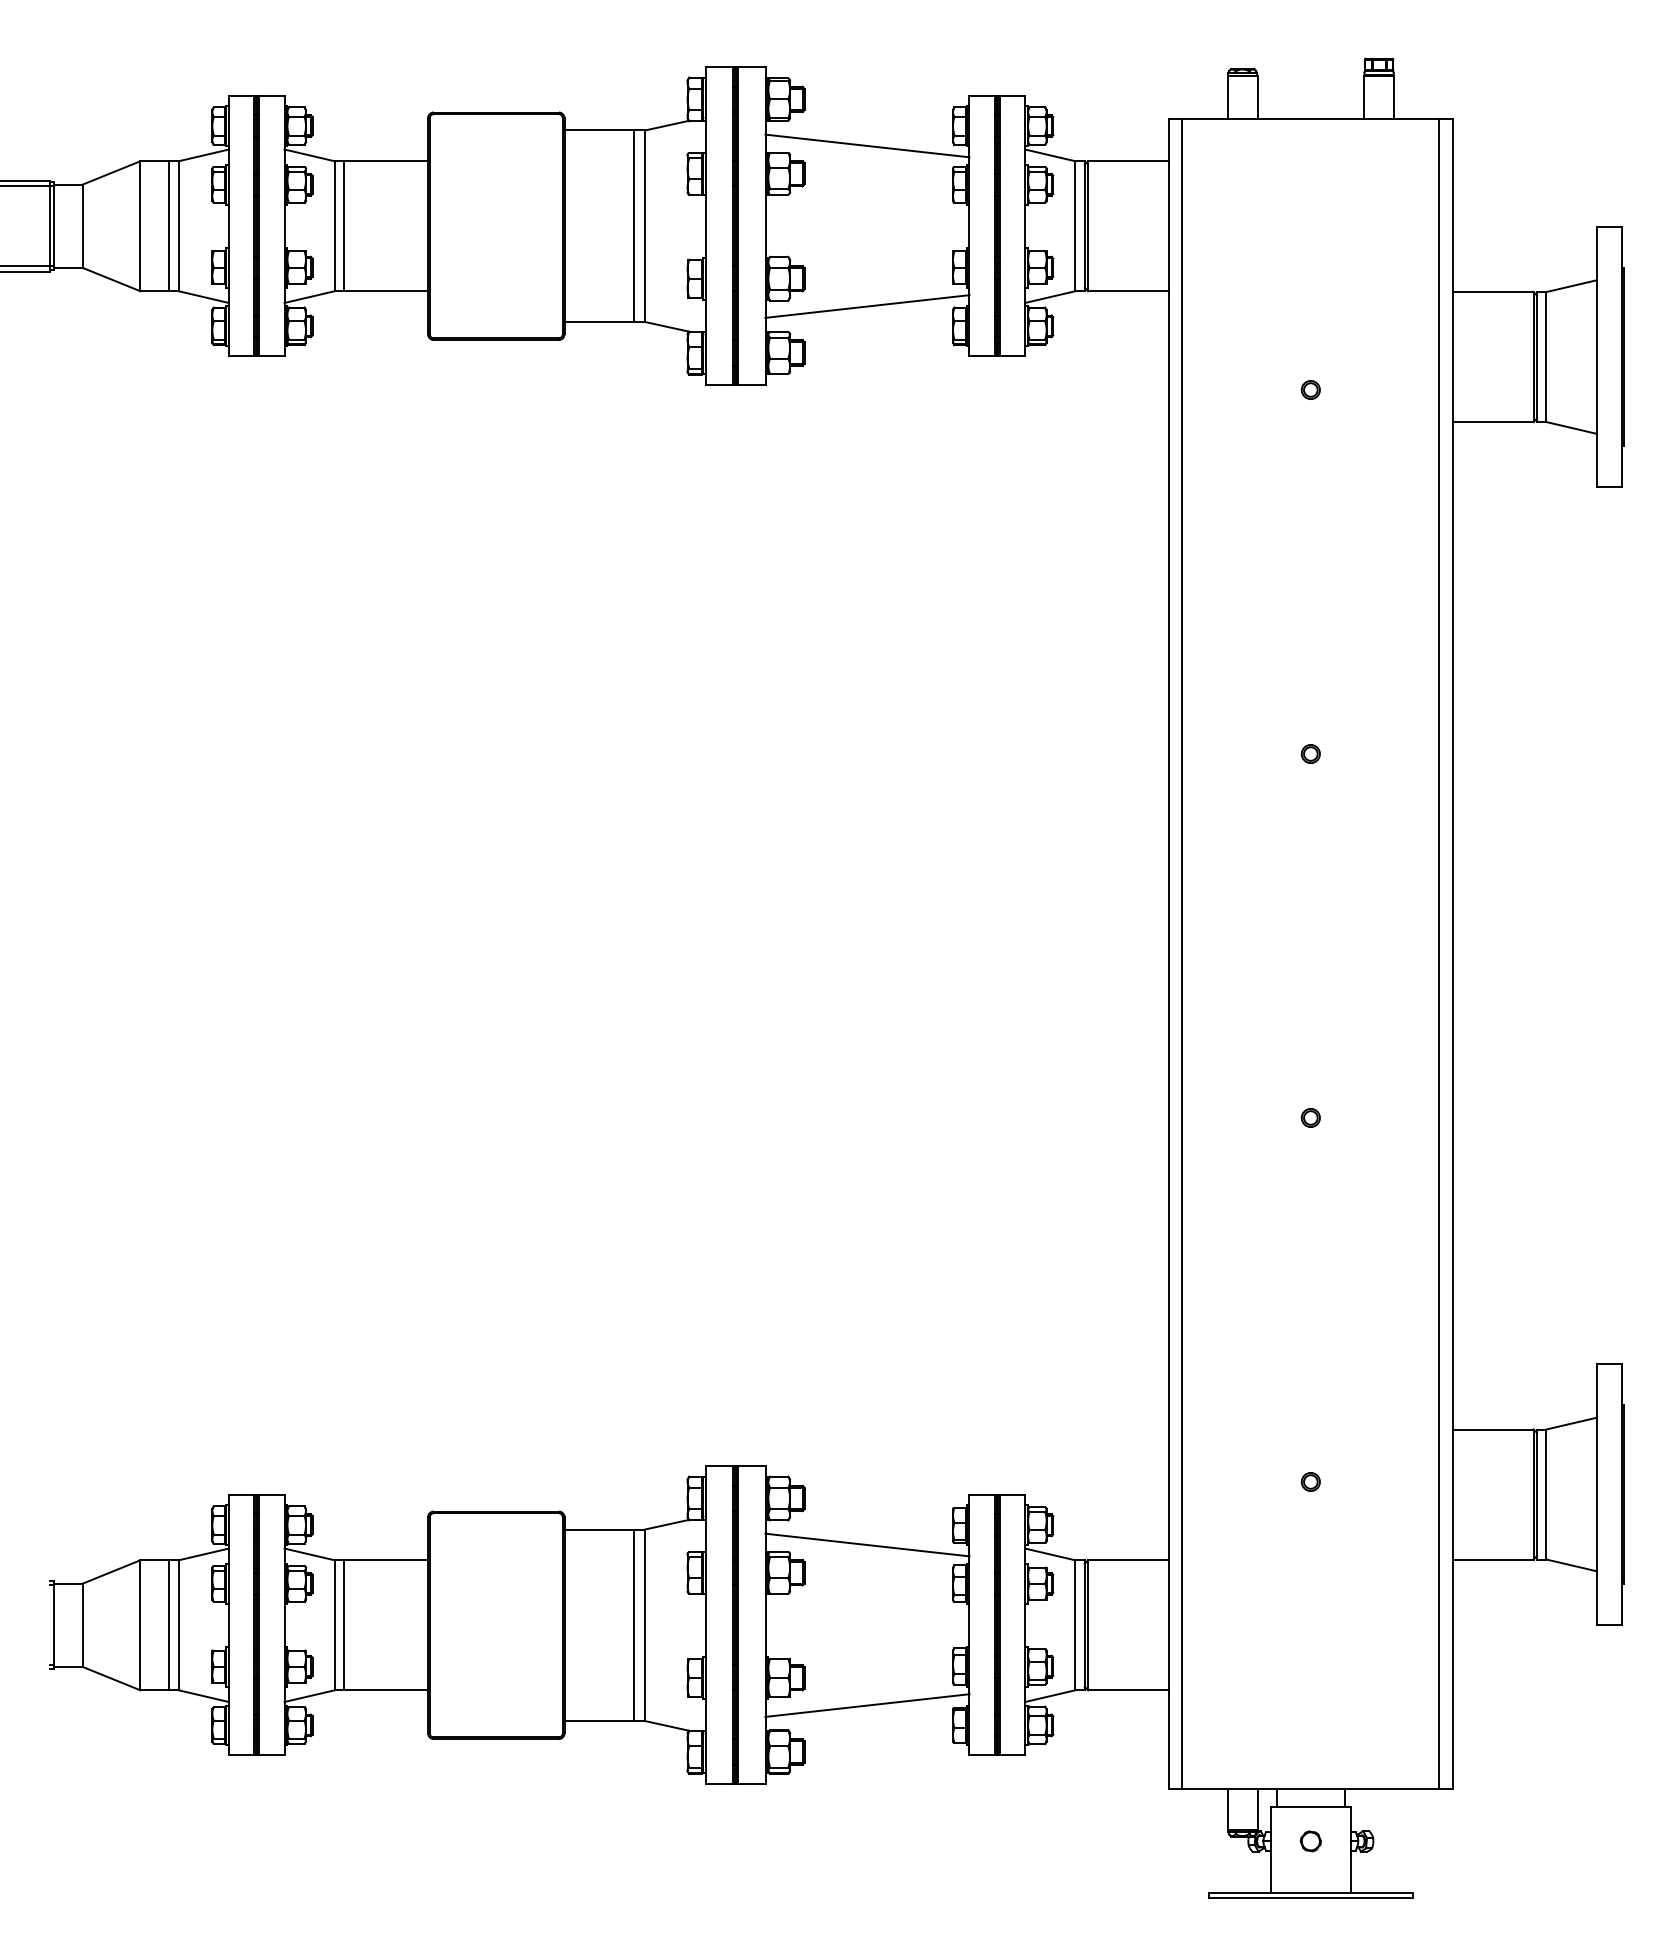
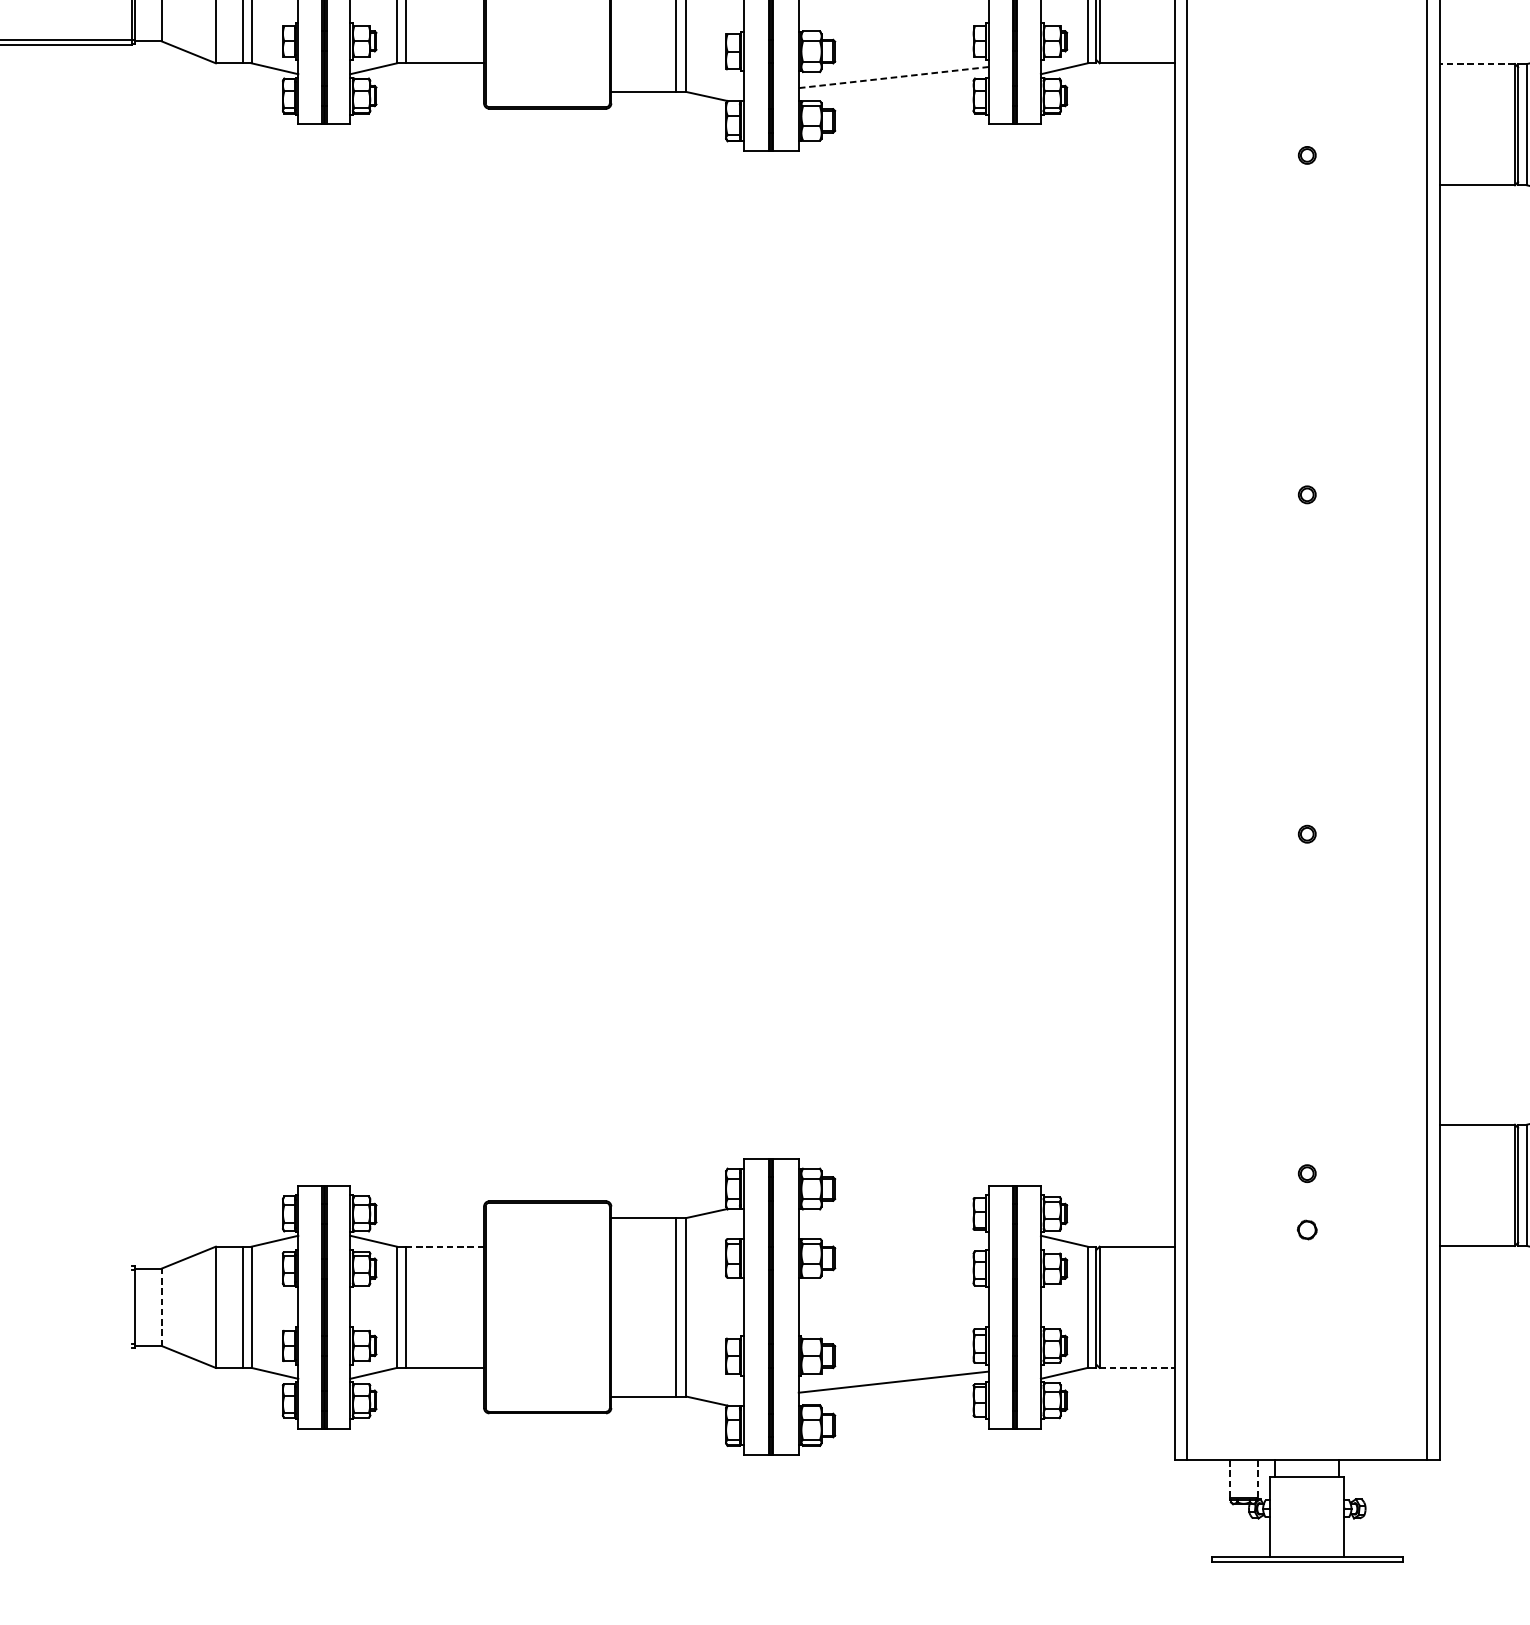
line: (1492, 292) -> (1476, 64), solid -> dashed
line: (867, 306) -> (893, 77), solid -> dashed
line: (867, 1544) -> (893, 1231), removed
line: (386, 1560) -> (445, 1246), solid -> dashed
line: (82, 1625) -> (161, 1307), solid -> dashed
line: (1128, 1690) -> (1137, 1368), solid -> dashed
line: (1227, 1809) -> (1229, 1479), solid -> dashed
line: (1257, 1809) -> (1257, 1479), solid -> dashed
part: (1310, 1841) -> (1306, 1230), moved

